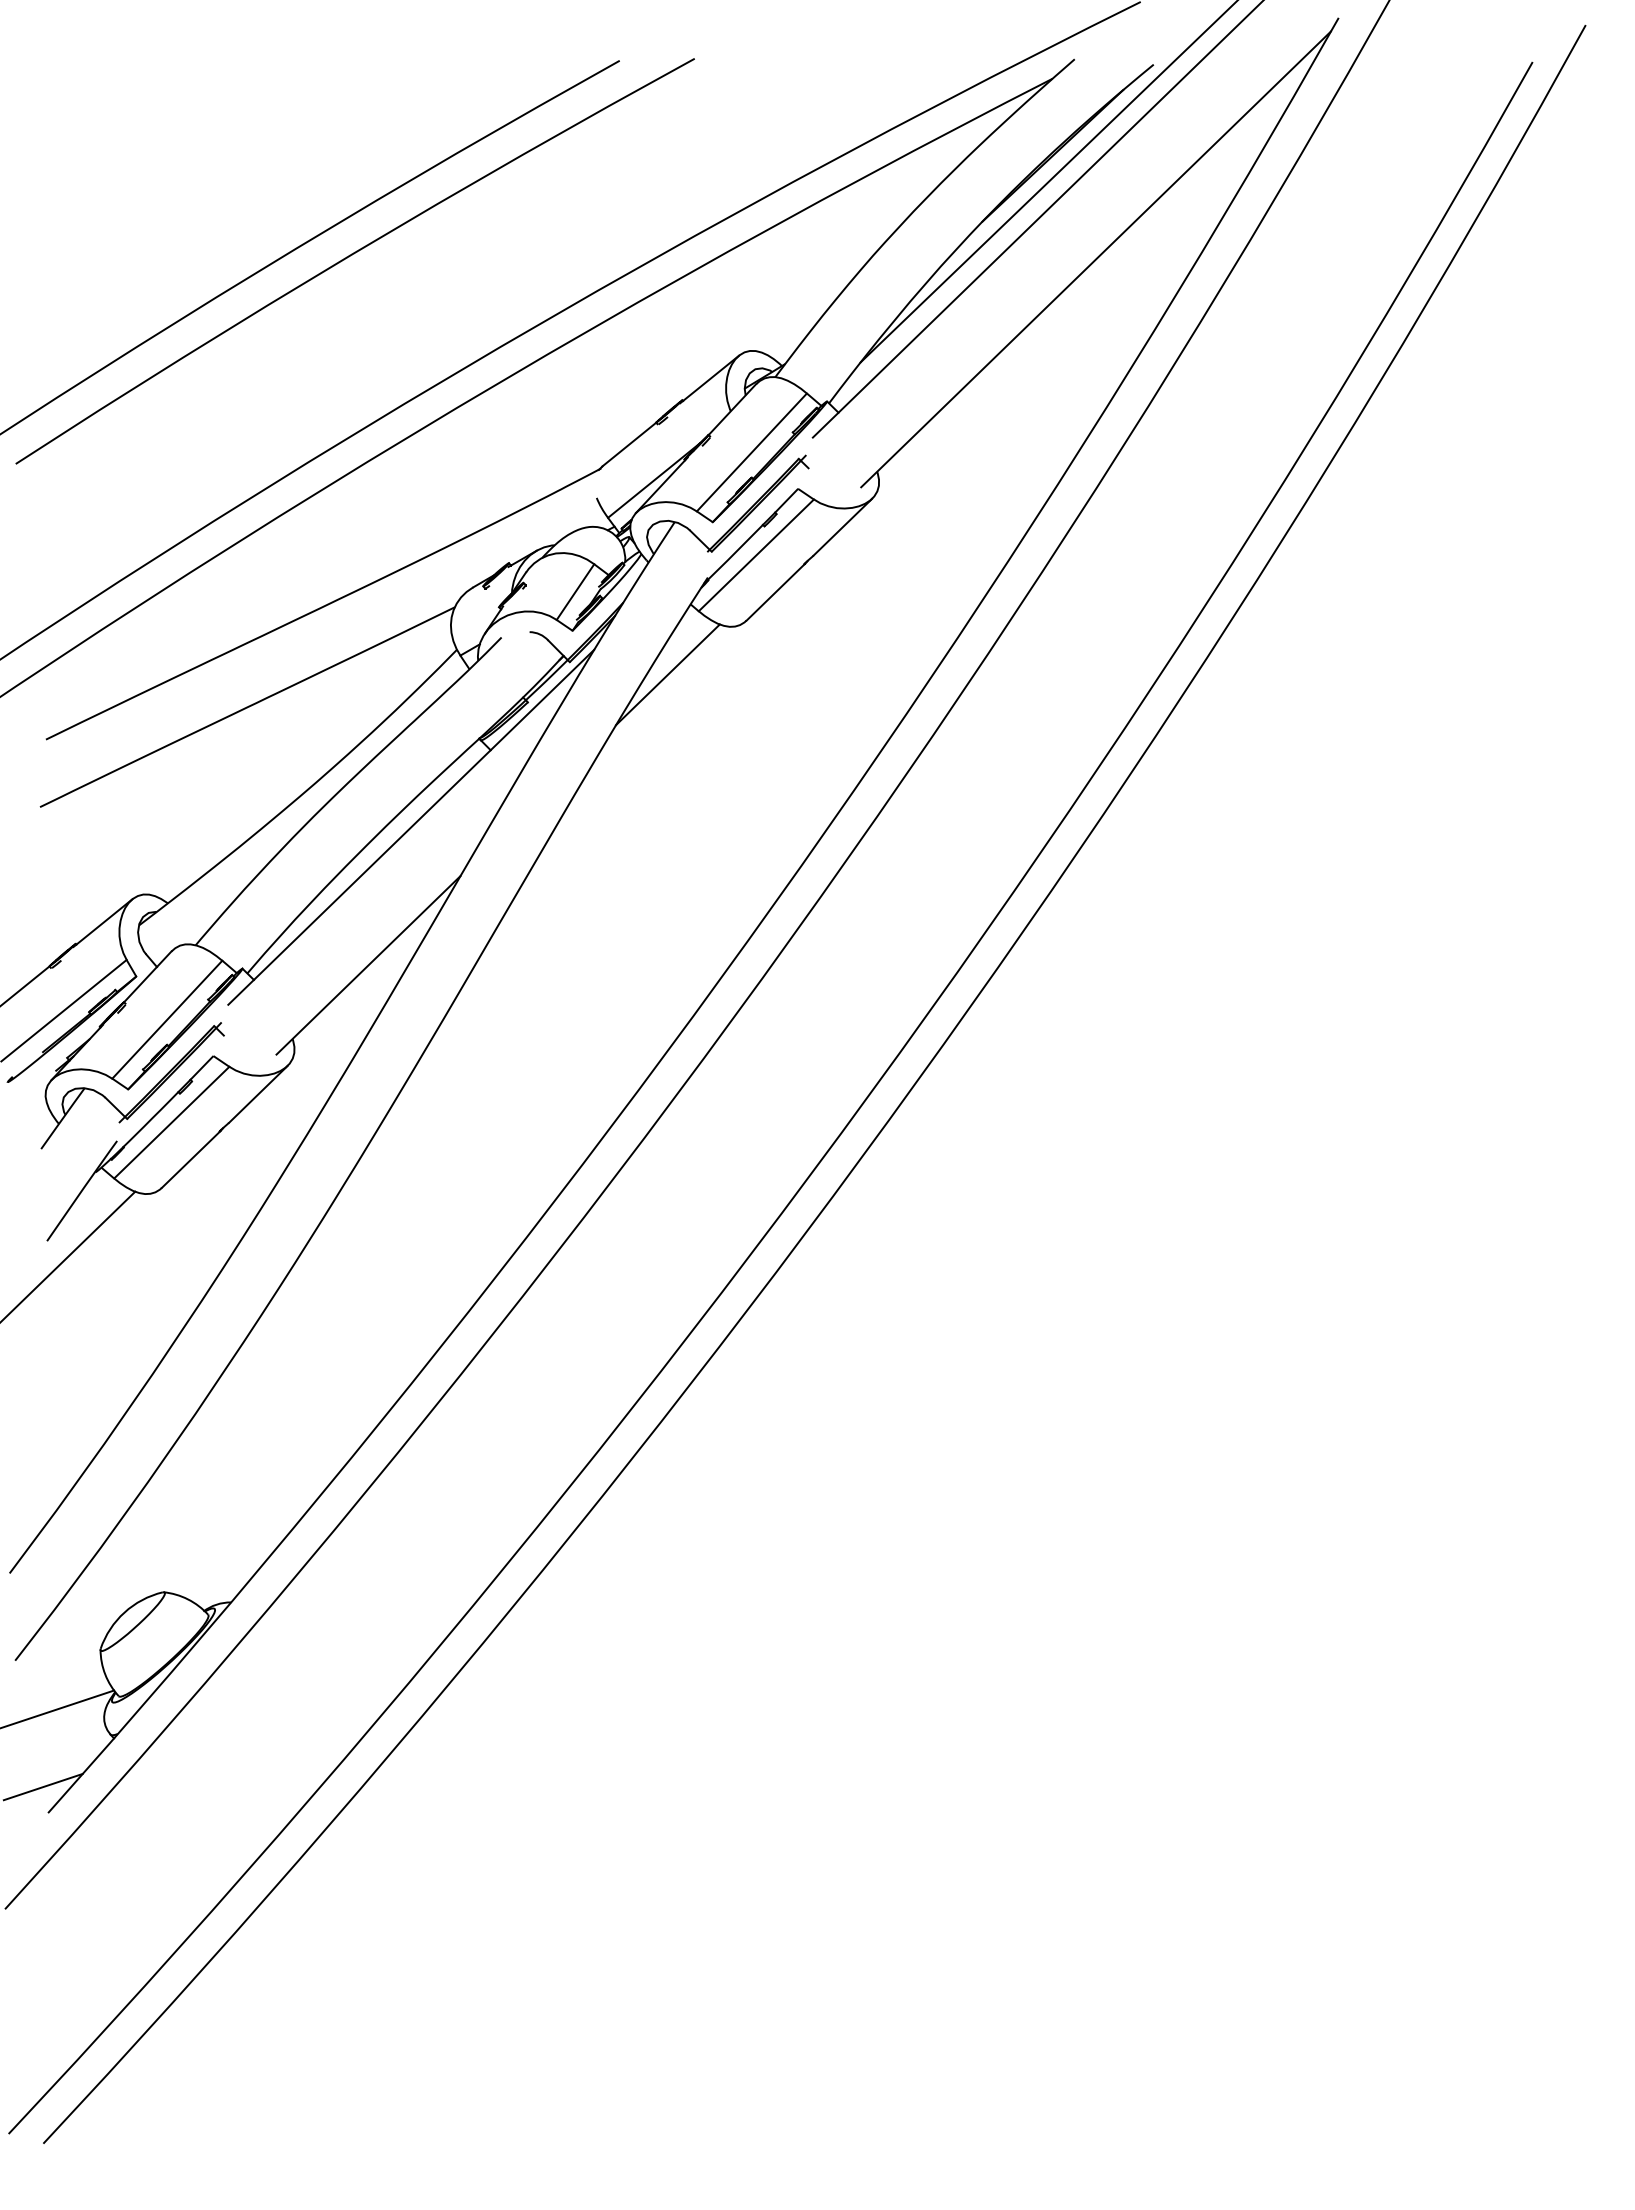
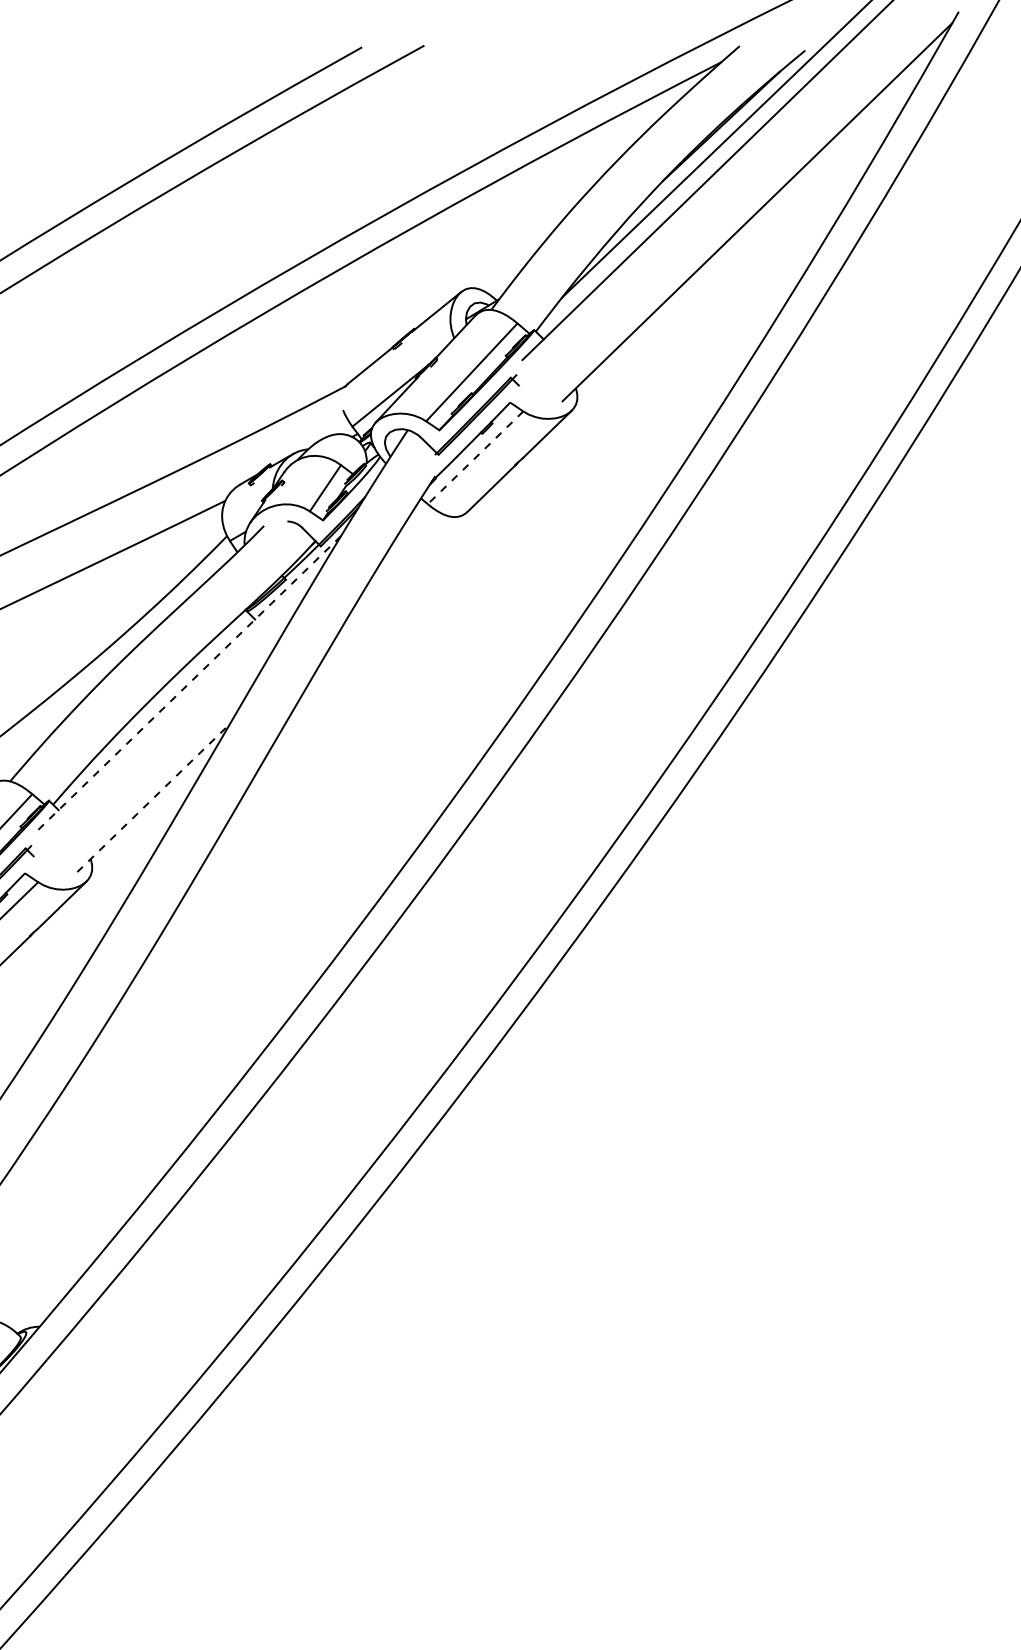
line: (756, 555) -> (475, 457), solid -> dashed
line: (667, 674) -> (401, 556), removed
line: (411, 827) -> (189, 683), solid -> dashed
line: (368, 964) -> (153, 797), solid -> dashed

